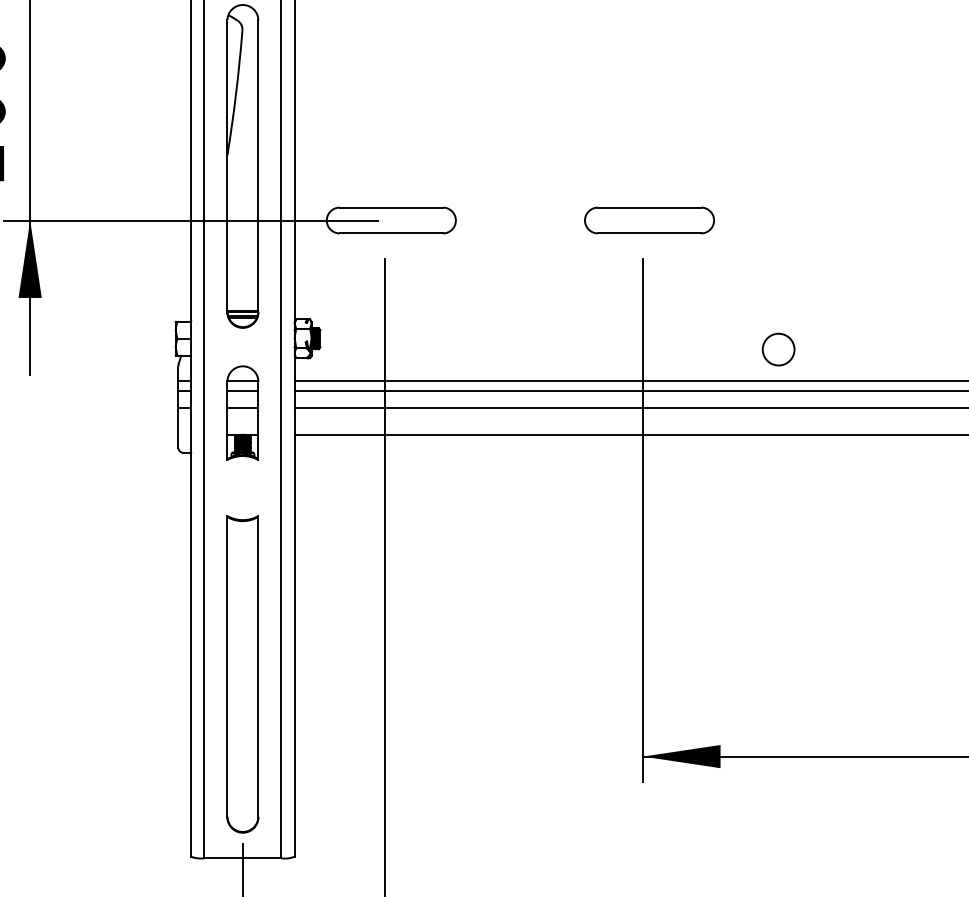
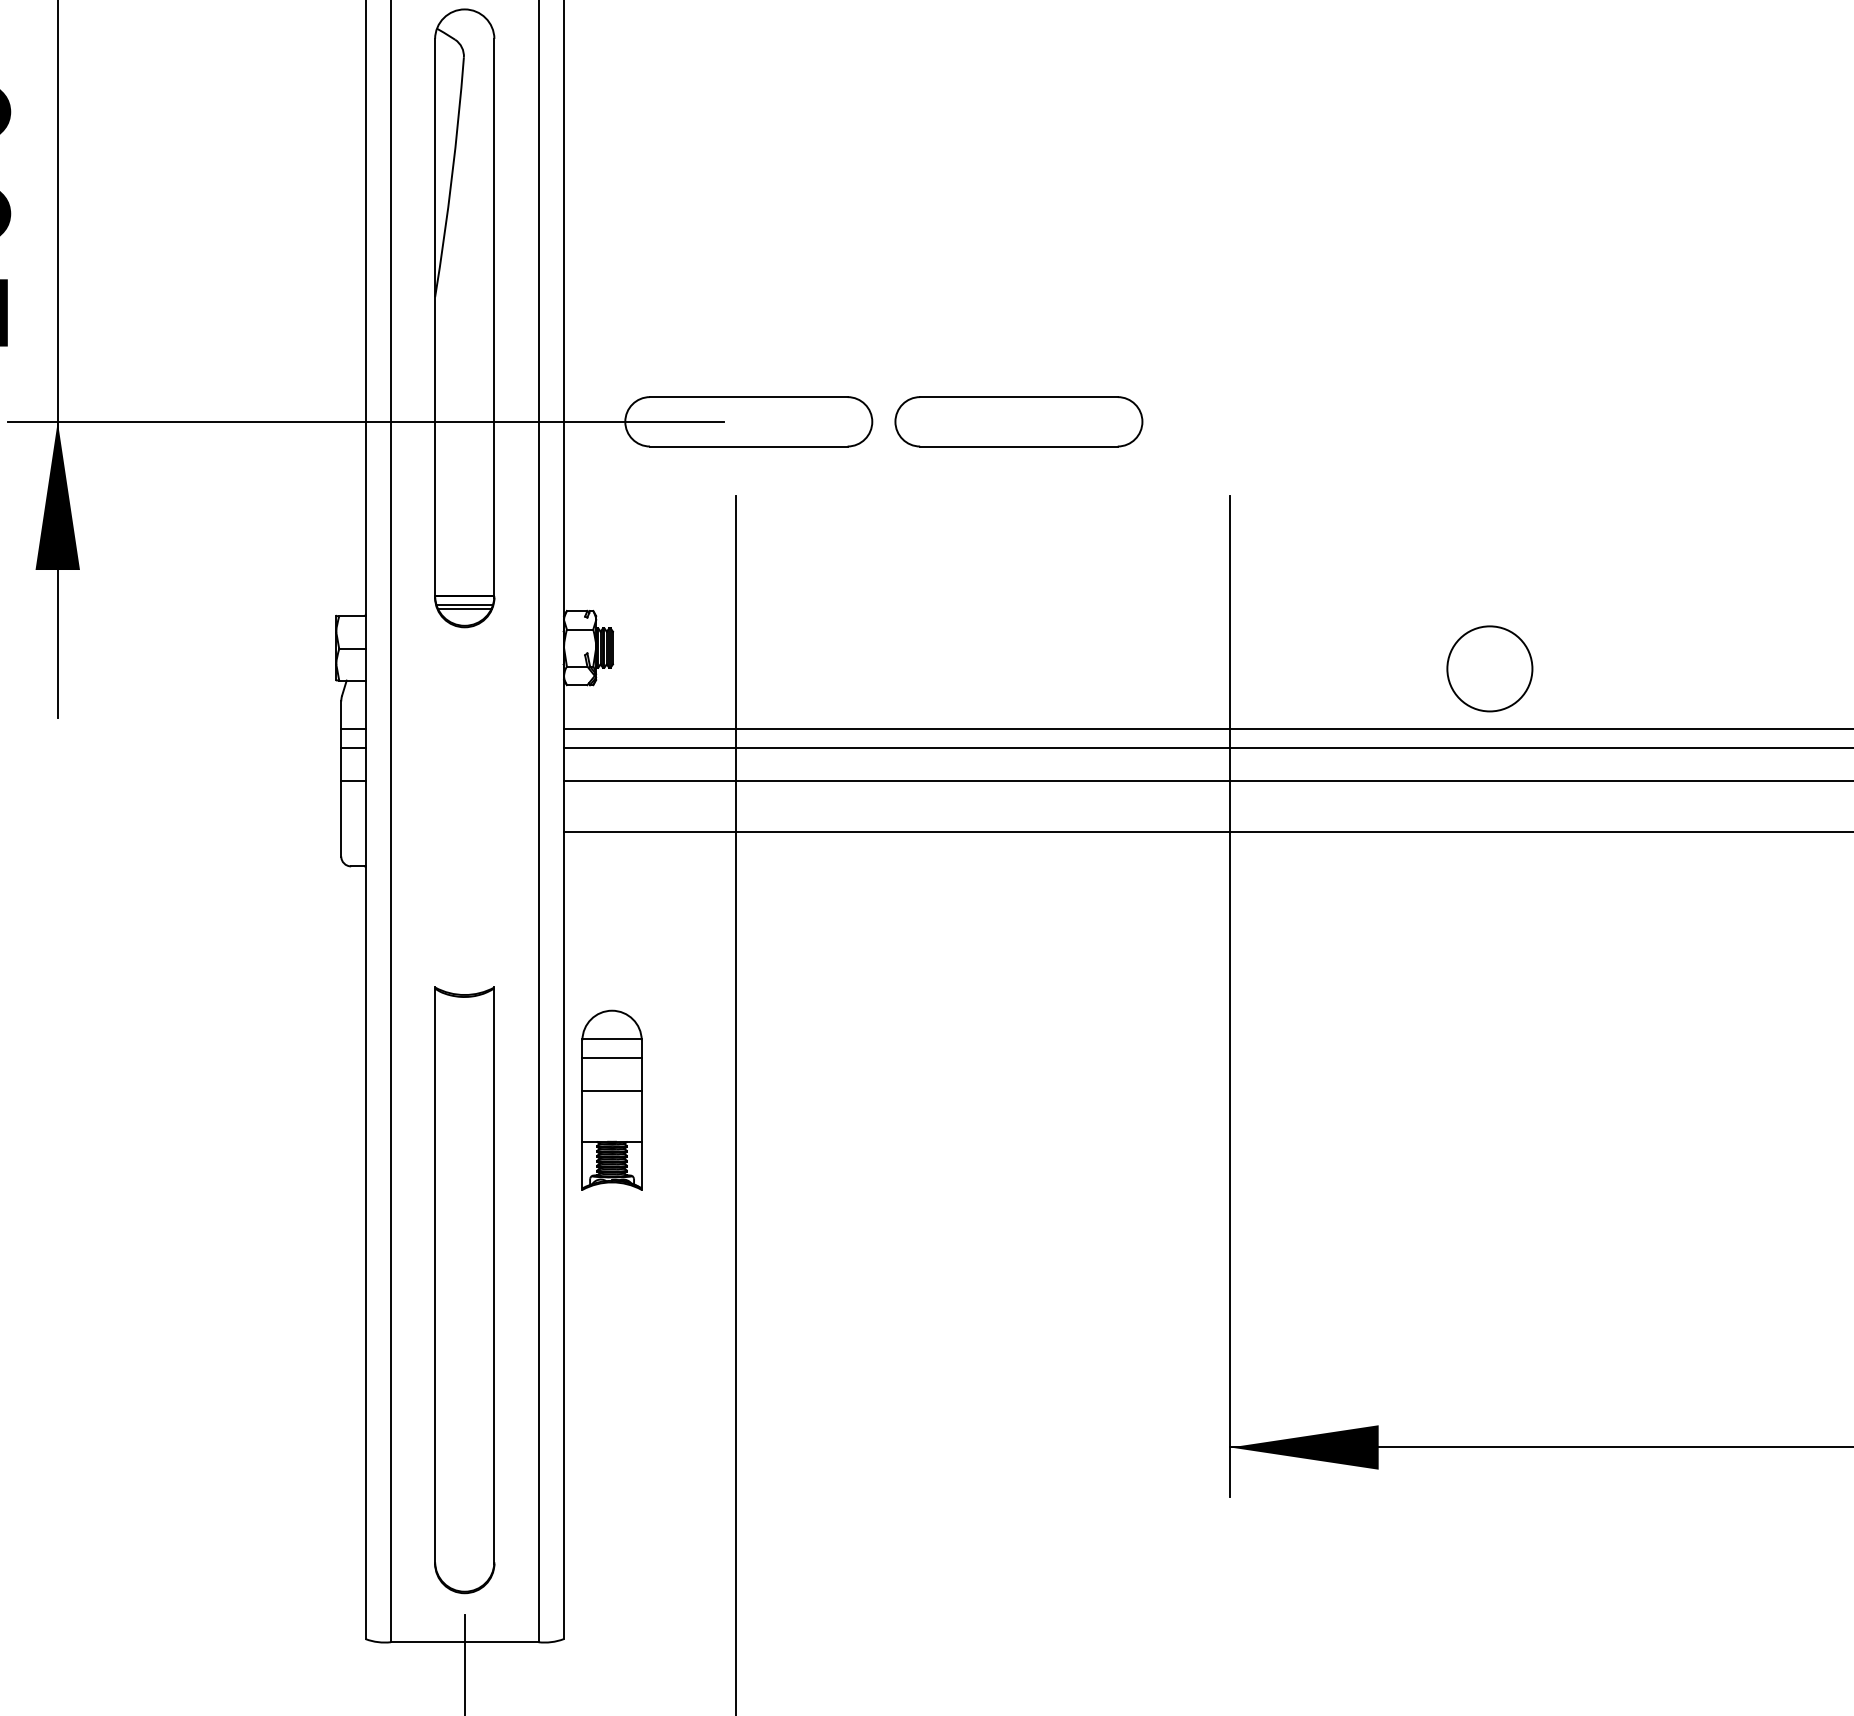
part: (649, 220) -> (1018, 421), moved
circle: (778, 349) -> (1489, 668), size x1.4
part: (242, 412) -> (611, 1099), moved

